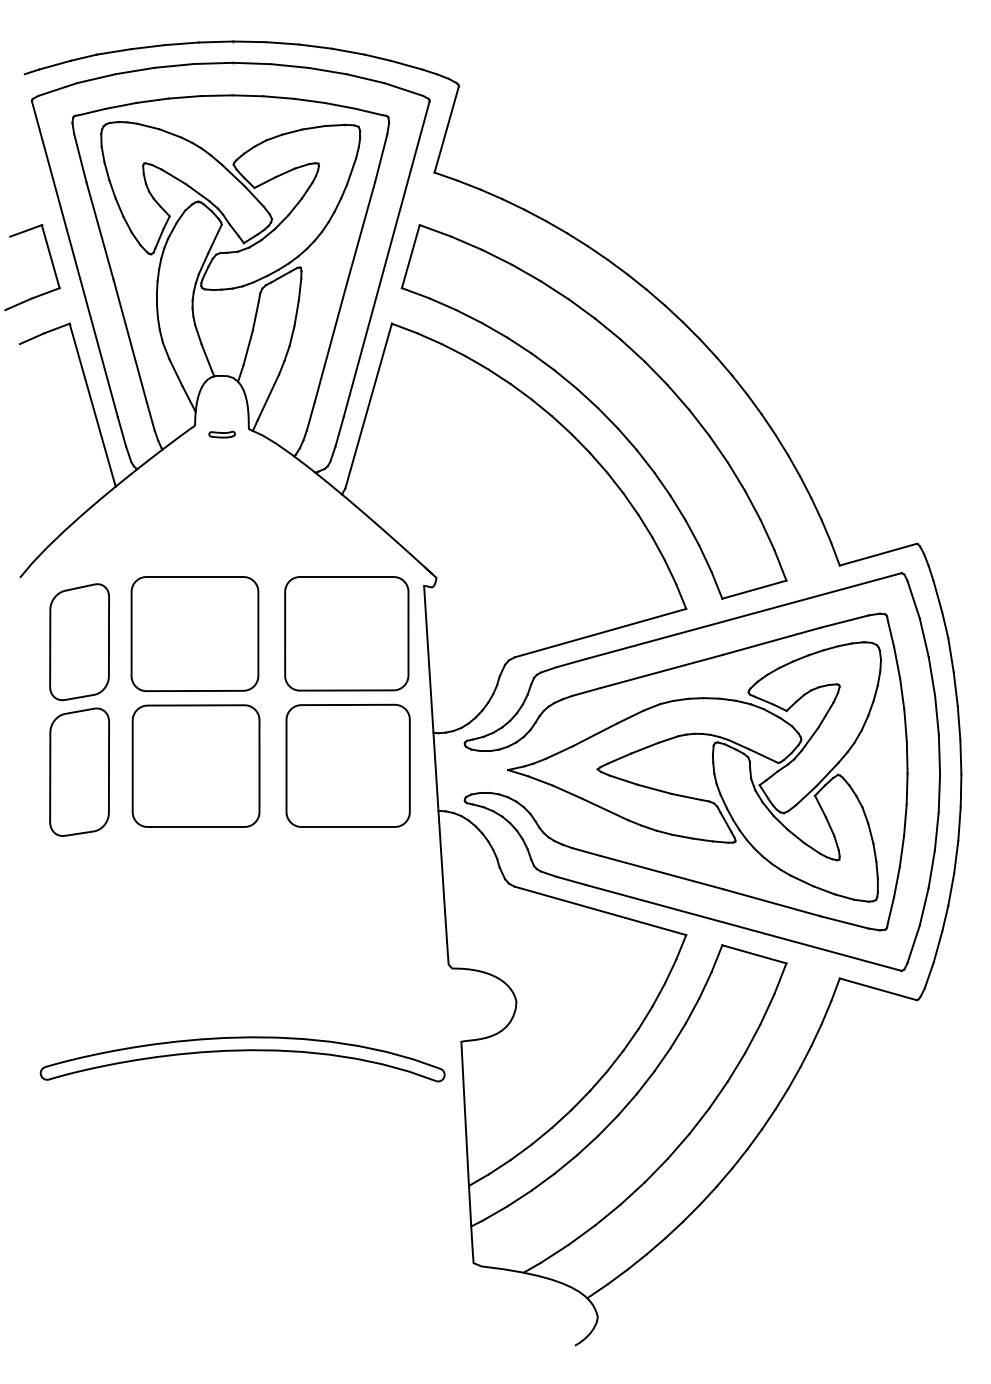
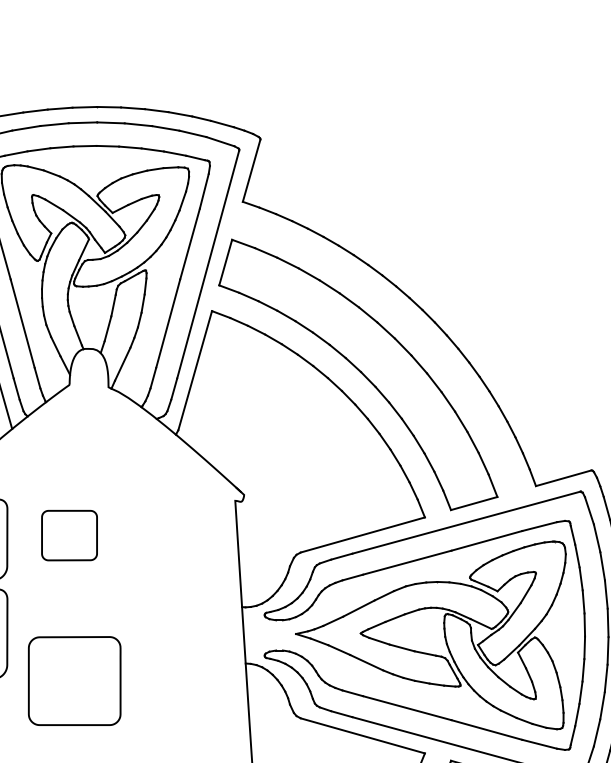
part: (221, 434) -> (88, 391), removed
part: (194, 633) -> (69, 535), size x0.6
part: (346, 633) -> (179, 535), removed
part: (195, 765) -> (74, 680), moved
part: (347, 765) -> (179, 630), removed

